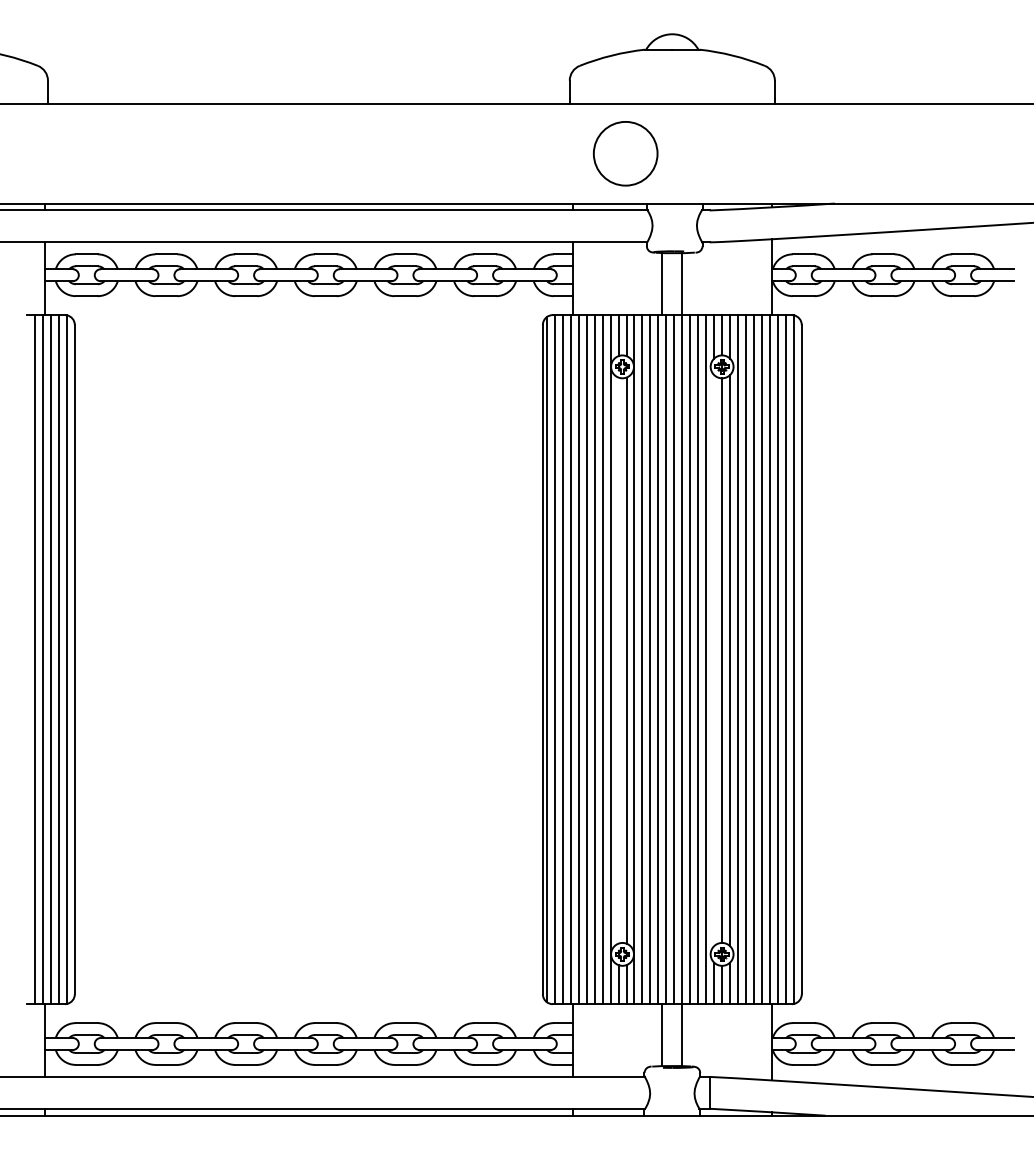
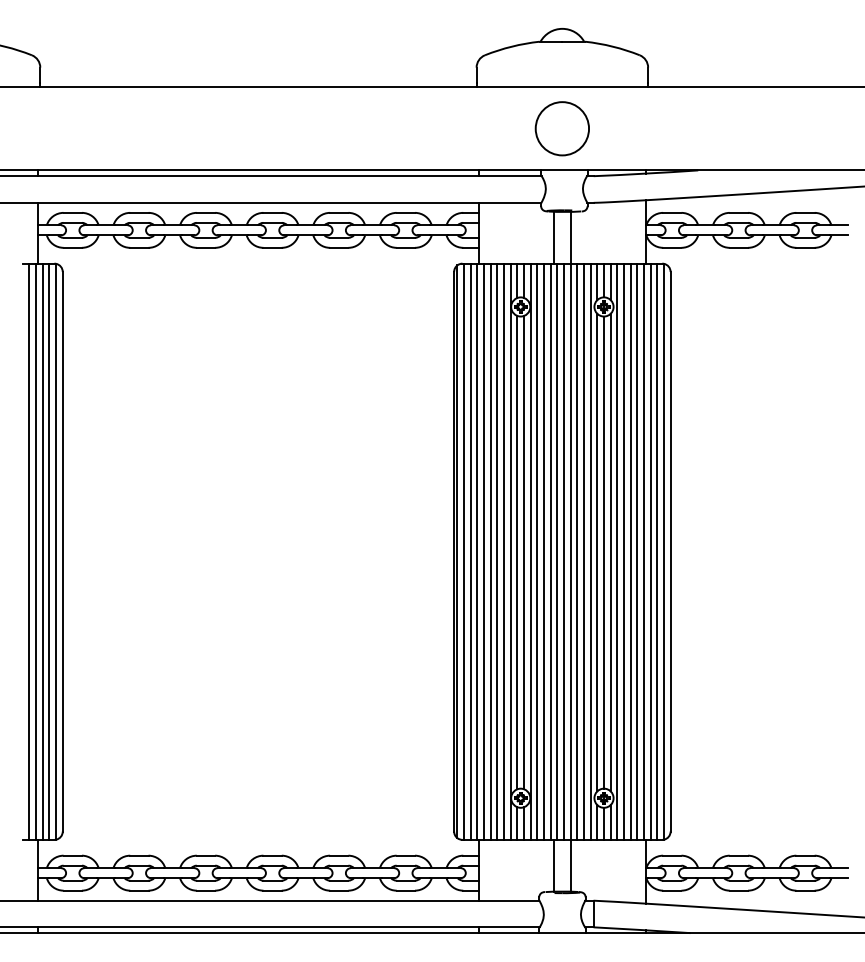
circle: (624, 153) -> (561, 128), moved
line: (618, 660) -> (517, 552), added
line: (714, 660) -> (597, 552), added

